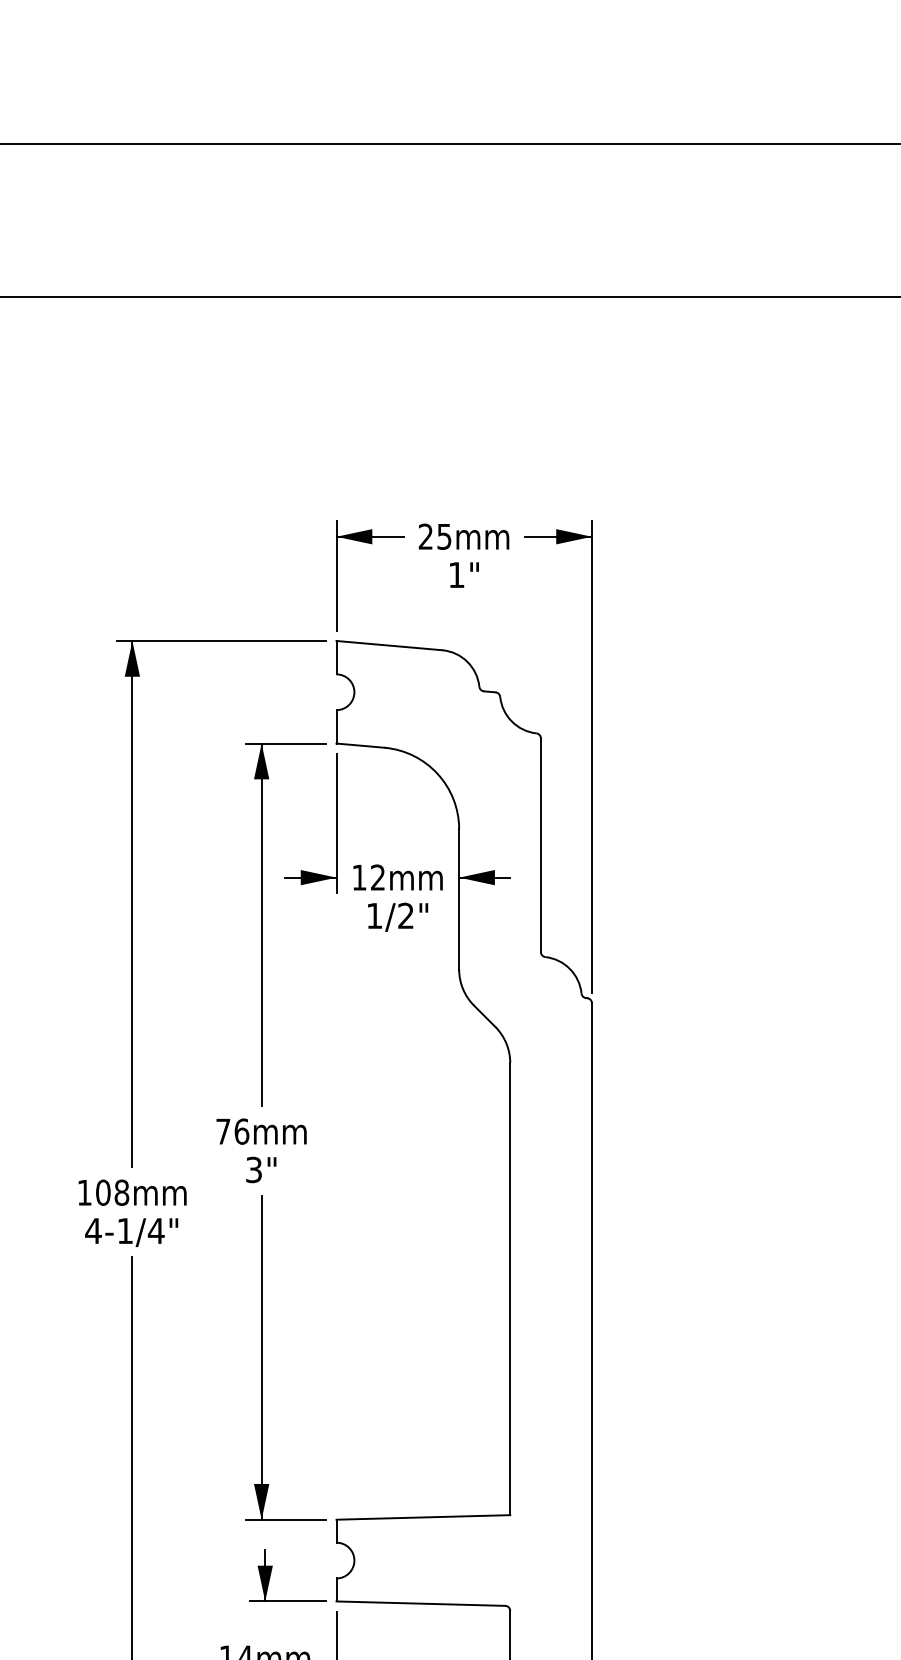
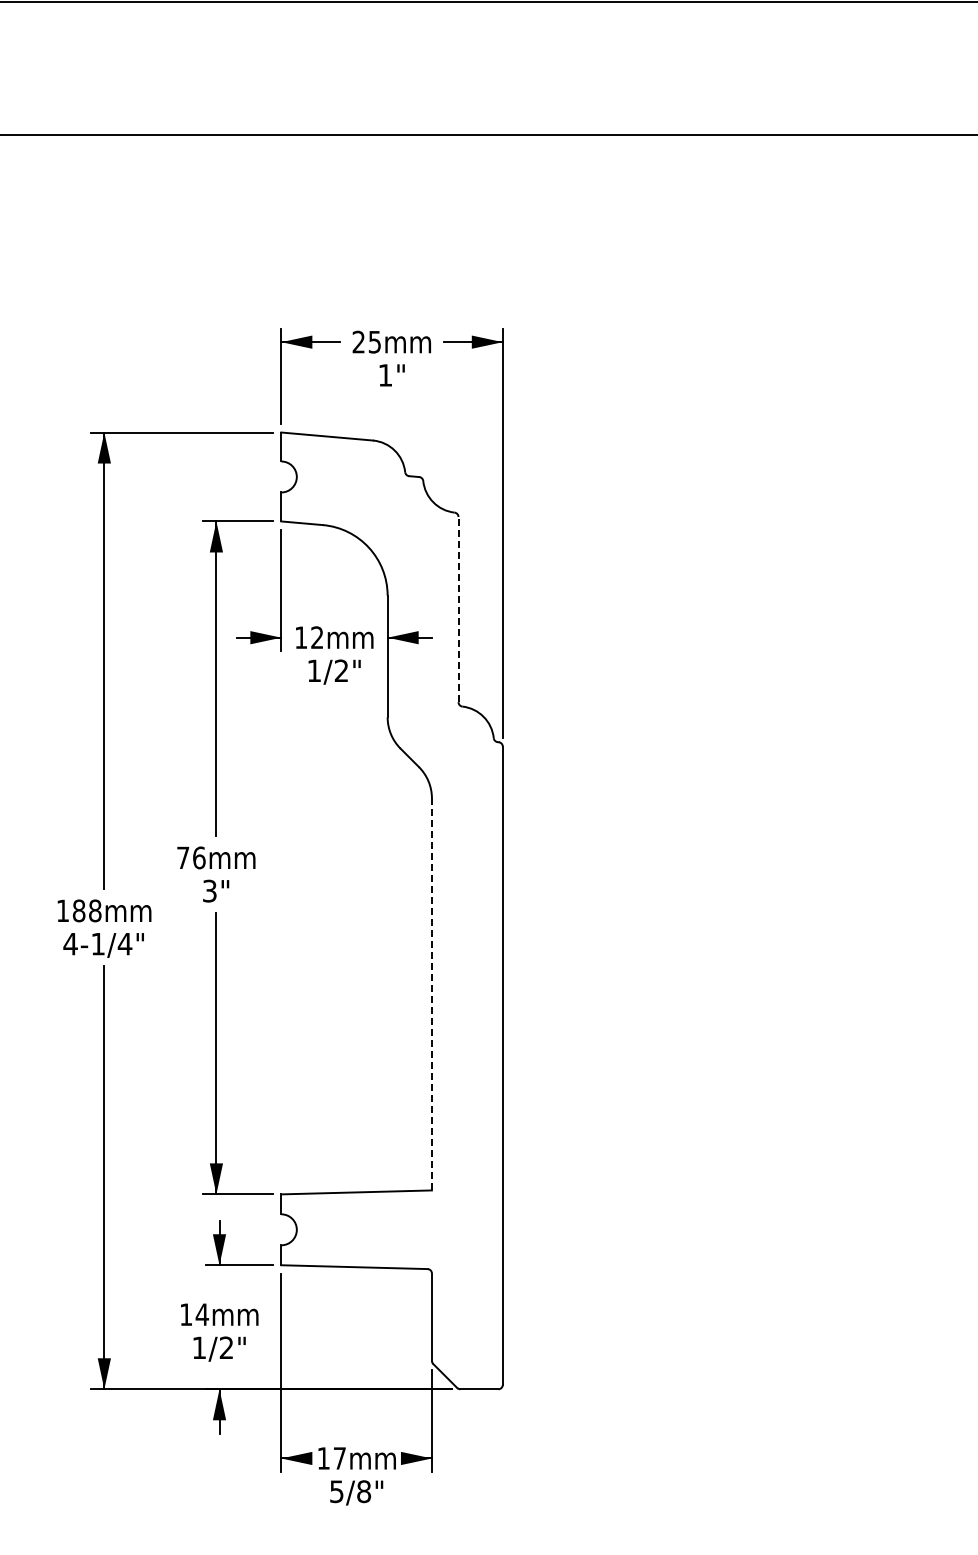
line: (540, 845) -> (458, 609), solid -> dashed
text: (102, 1192) -> (78, 910), 108 -> 188
line: (509, 1288) -> (431, 993), solid -> dashed

